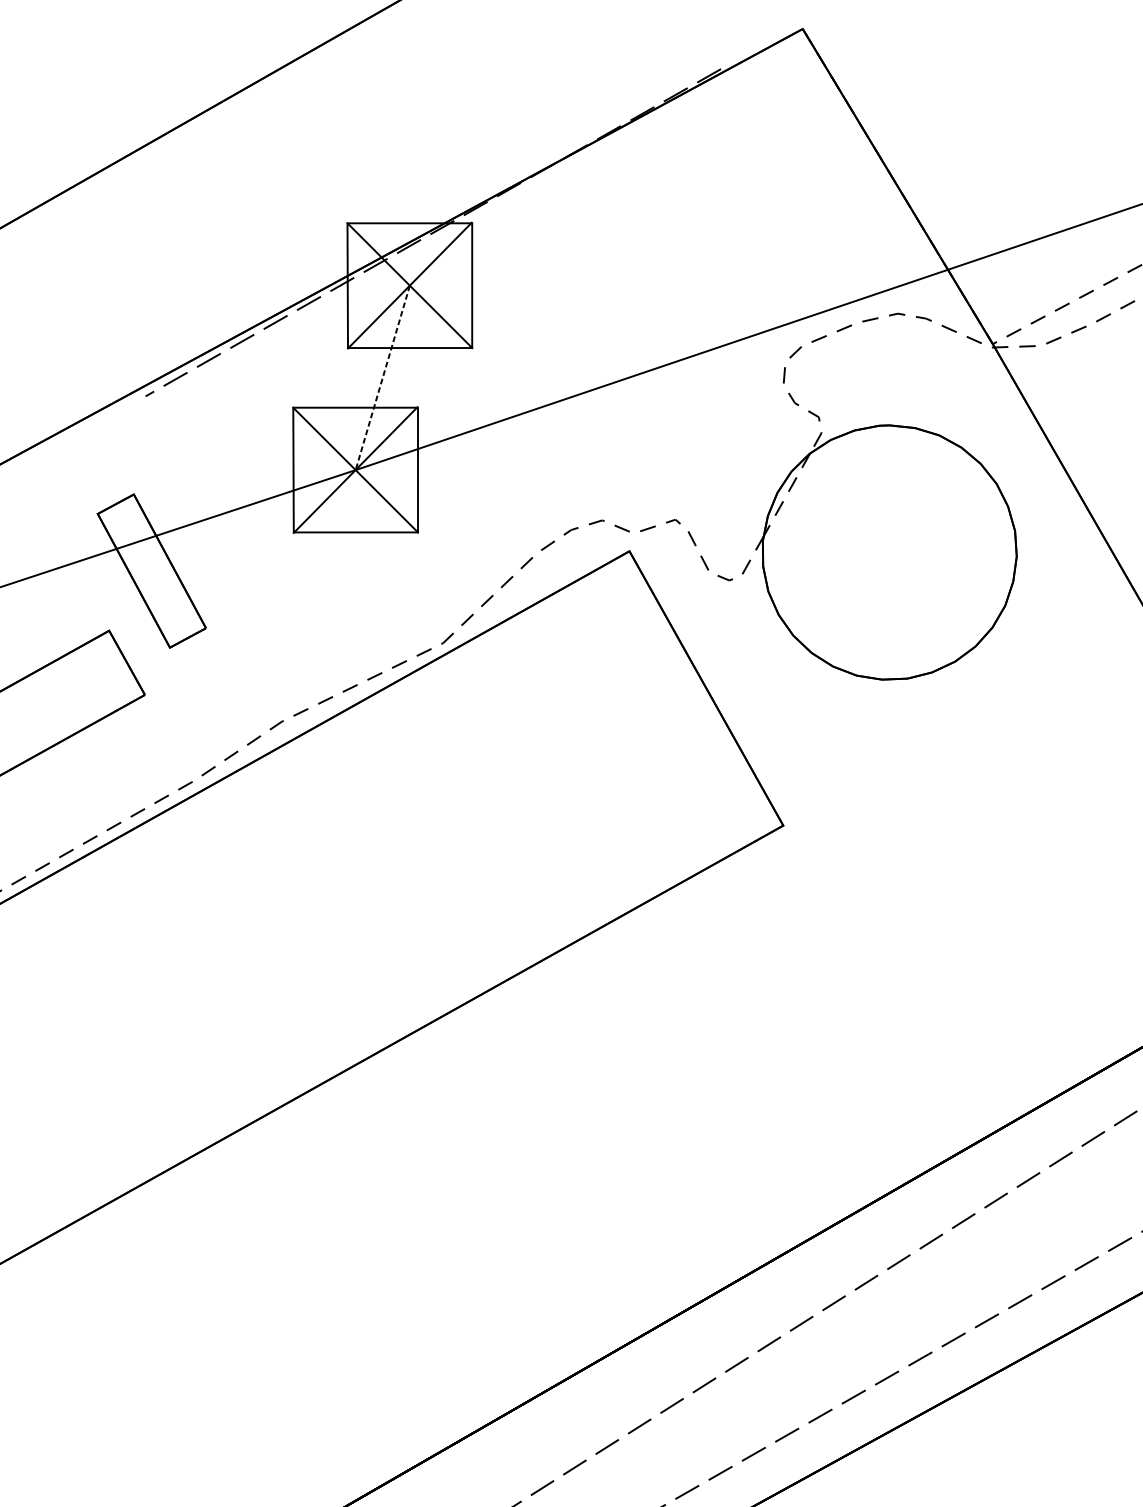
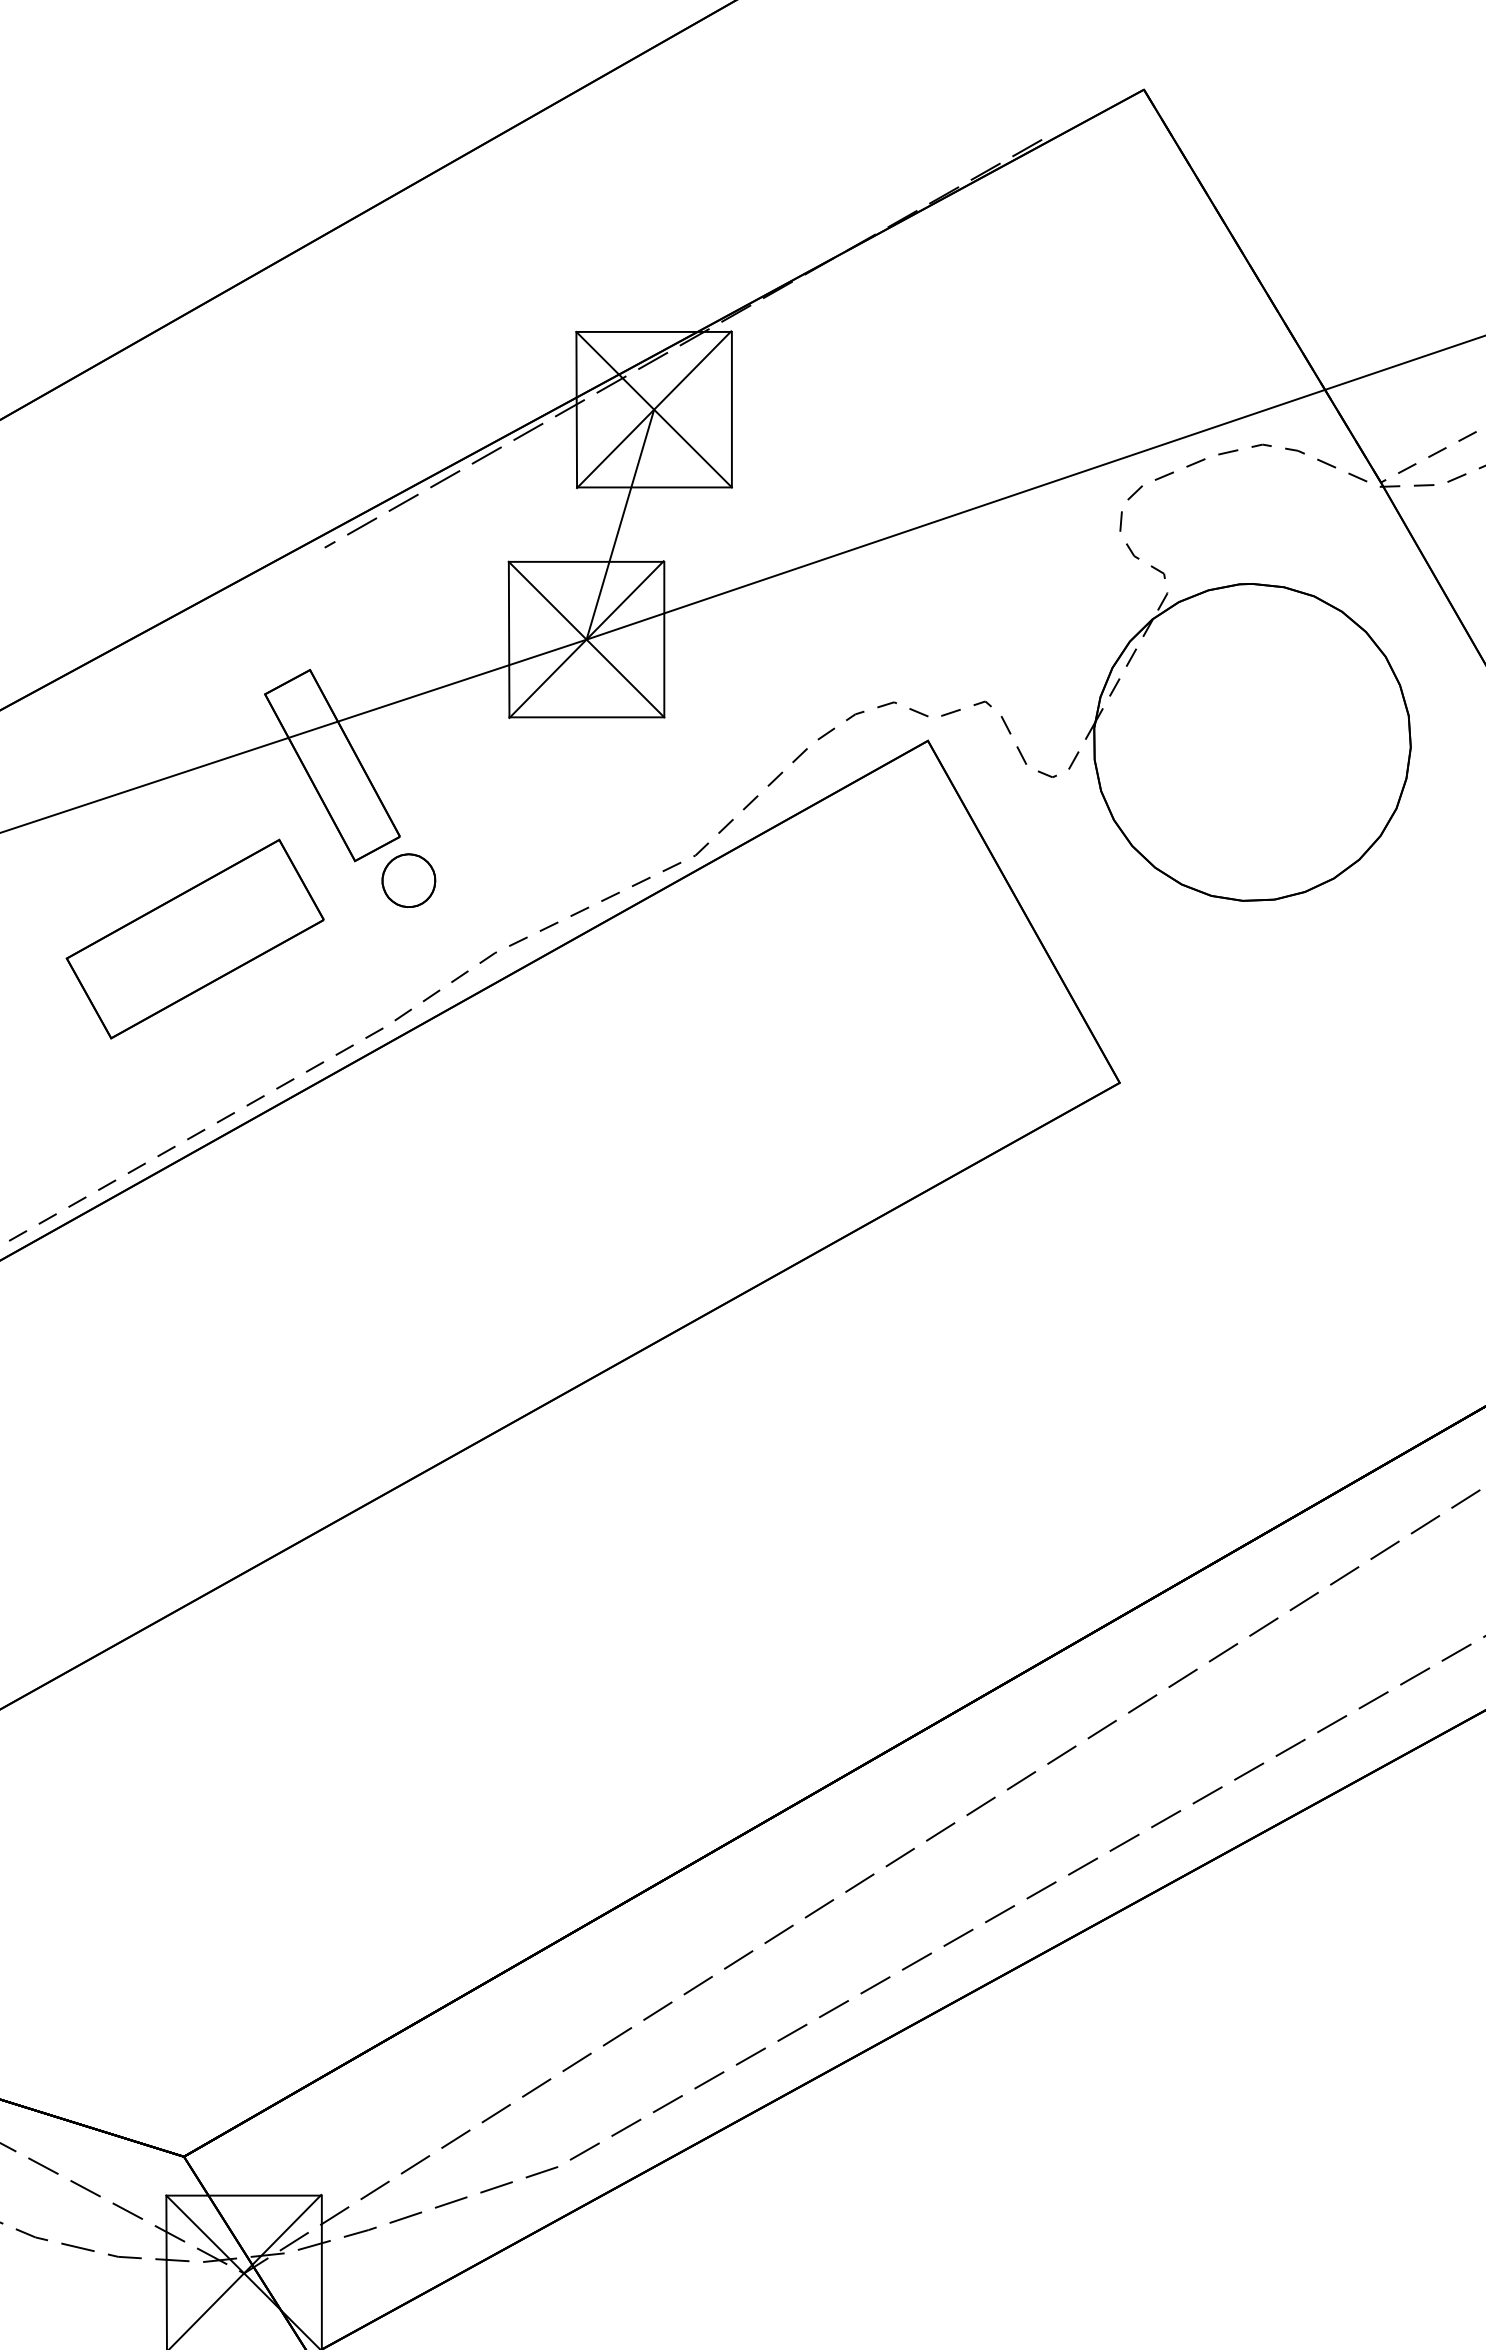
line: (382, 377) -> (620, 524), dashed -> solid
part: (212, 663) -> (408, 880), added

